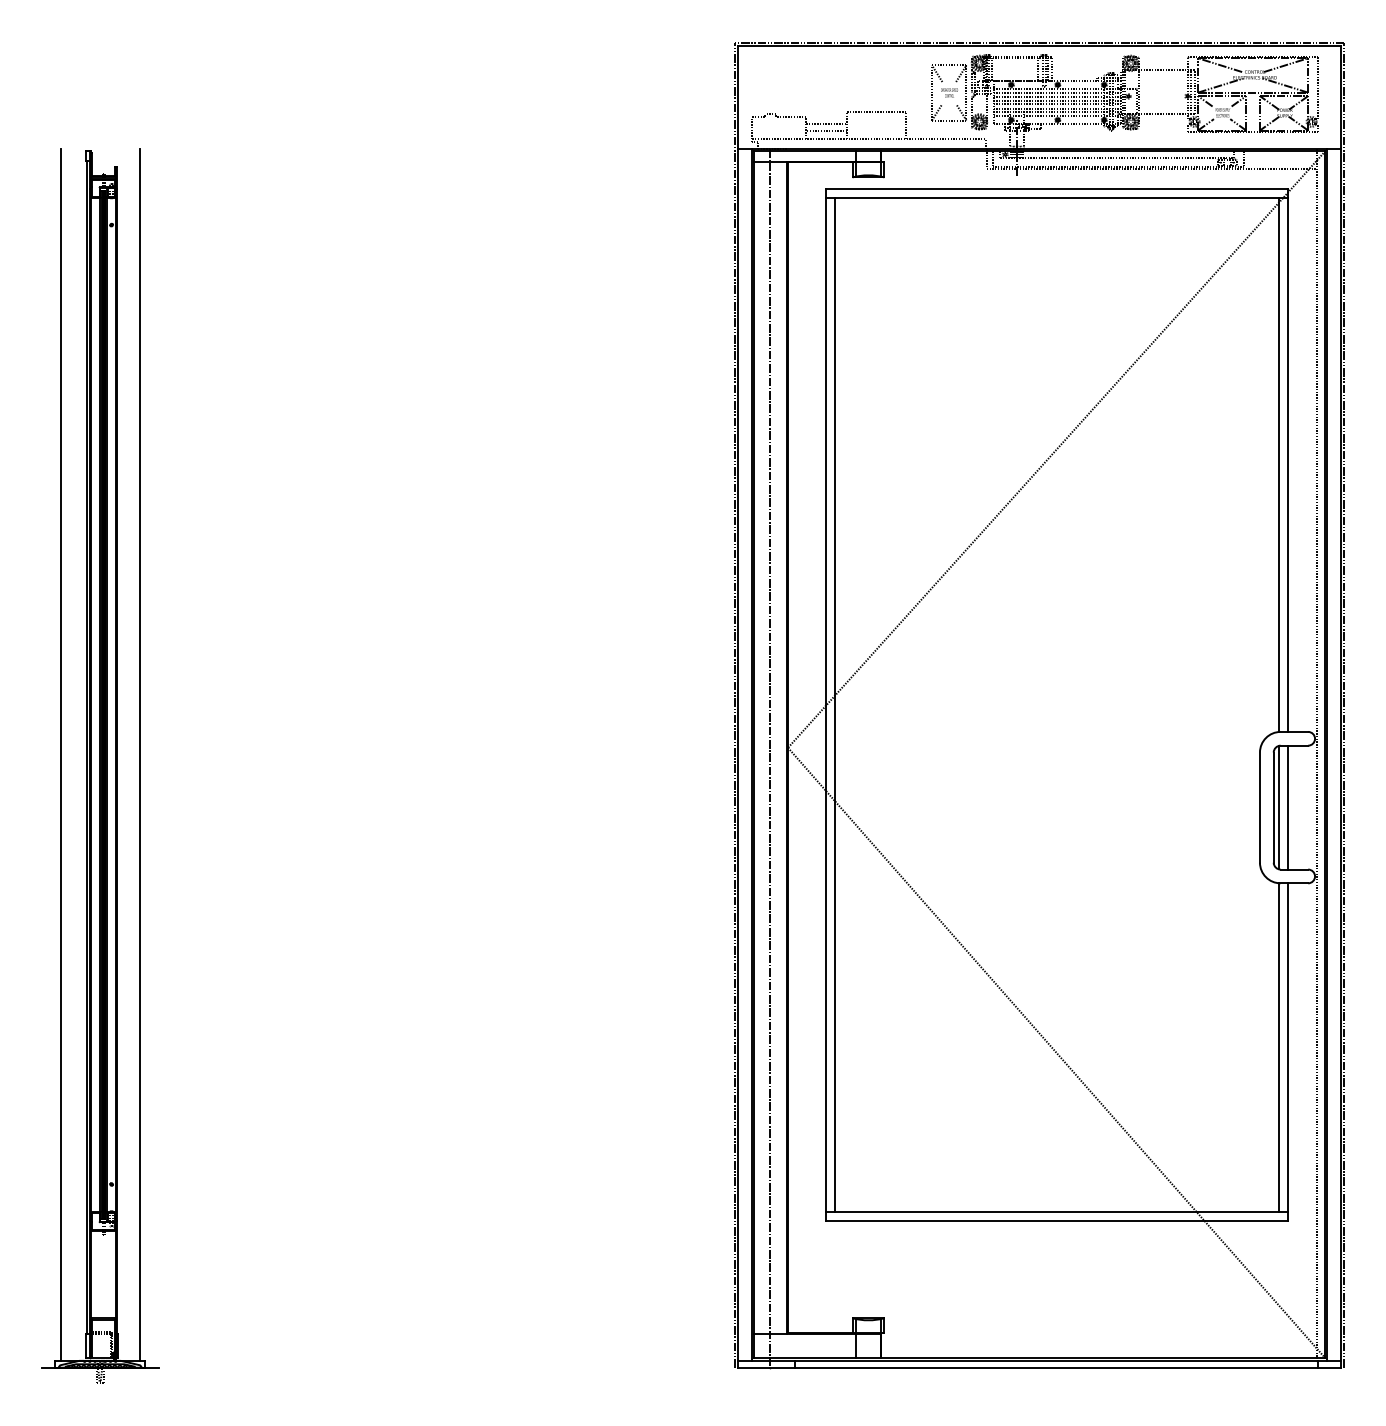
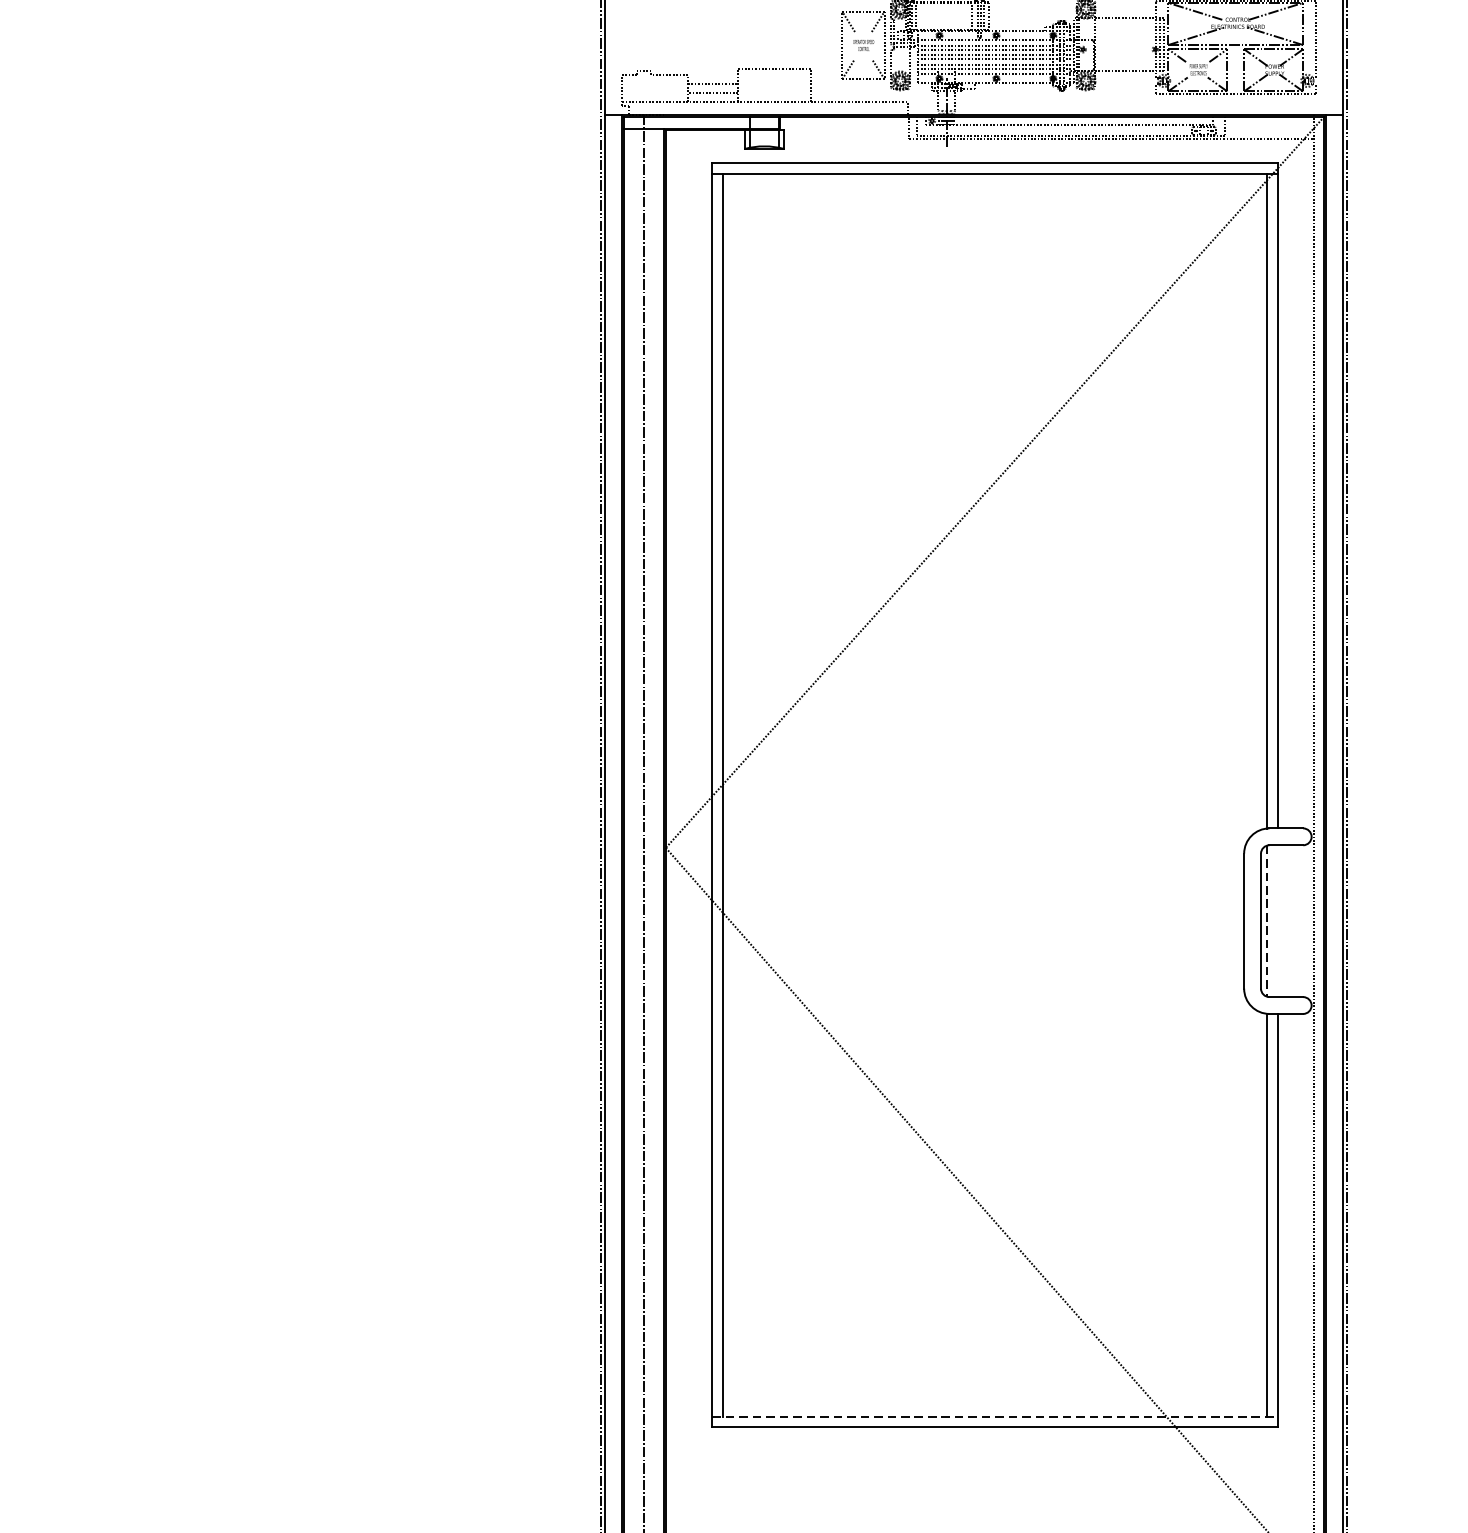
line: (1278, 807) -> (1266, 921), solid -> dashed
line: (1287, 807) -> (1277, 921), removed
line: (1056, 1212) -> (994, 1417), solid -> dashed

